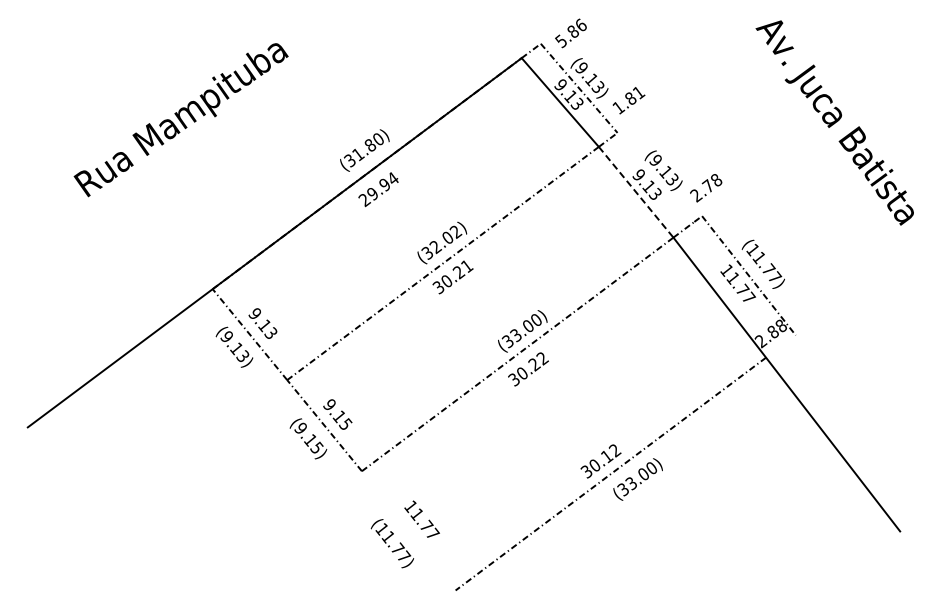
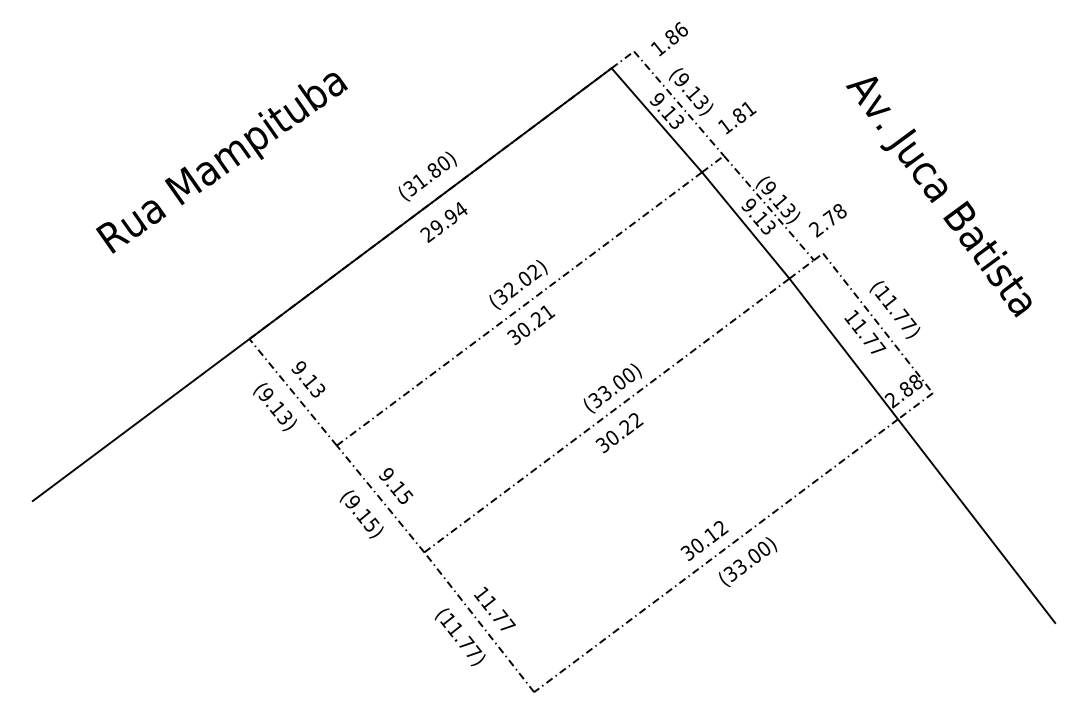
text: (561, 41) -> (658, 48), 5.86 -> 1.86
text: (180, 120) -> (221, 163), moved
text: (834, 122) -> (938, 196), moved
line: (655, 176) -> (768, 206), added
line: (636, 192) -> (746, 225), dashed -> solid
line: (780, 346) -> (914, 406), added
line: (408, 530) -> (478, 621), added

